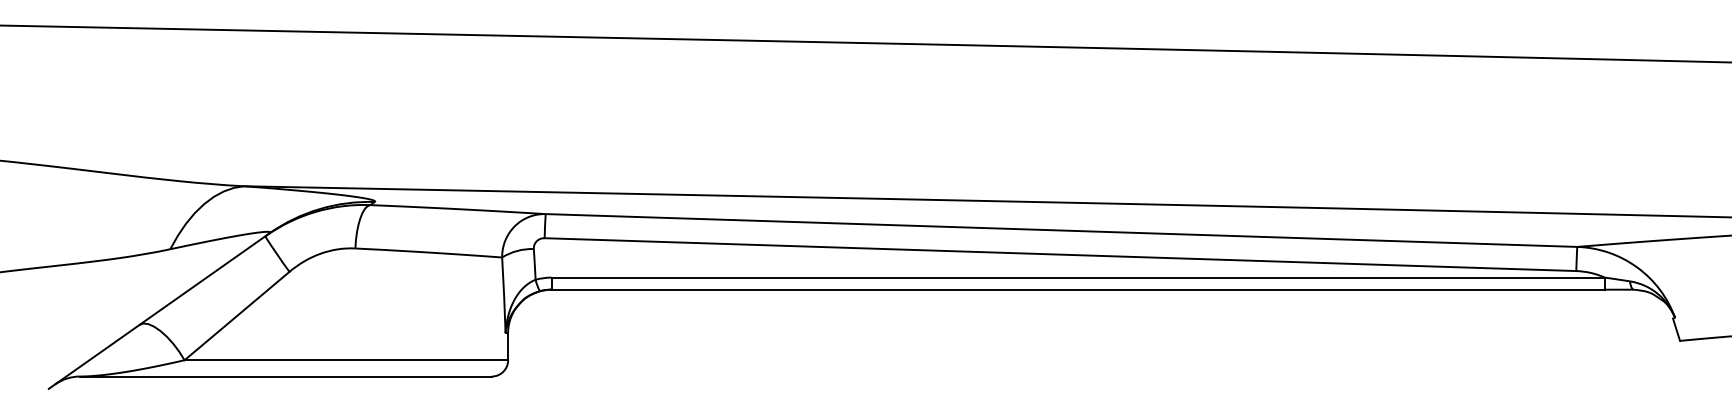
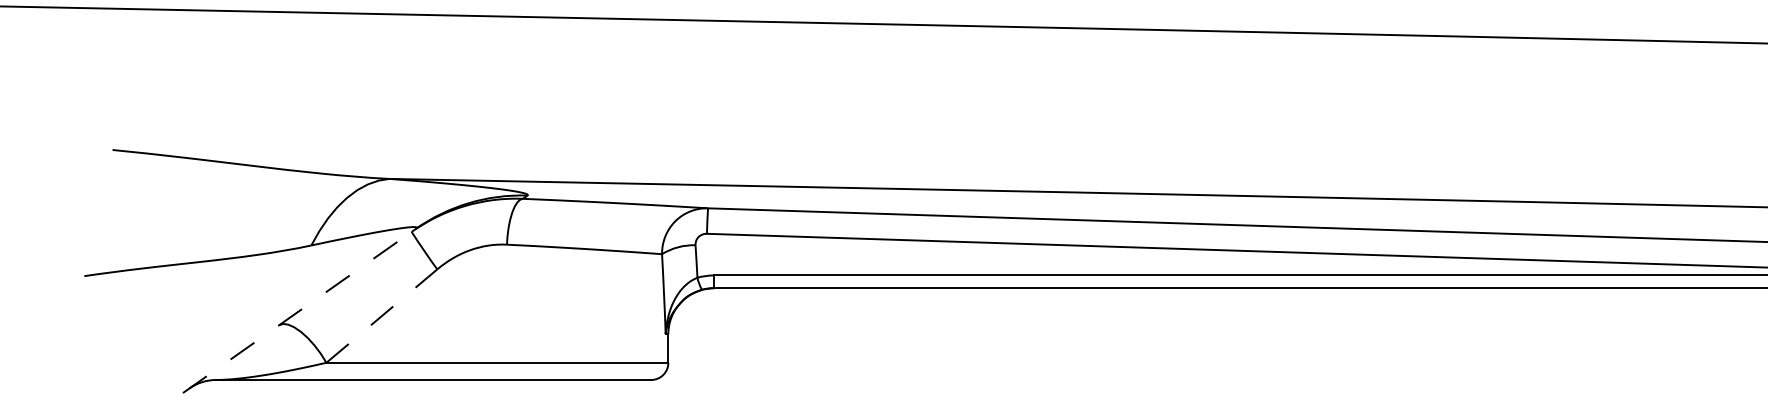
line: (159, 311) -> (299, 311), solid -> dashed
line: (237, 316) -> (382, 316), solid -> dashed

